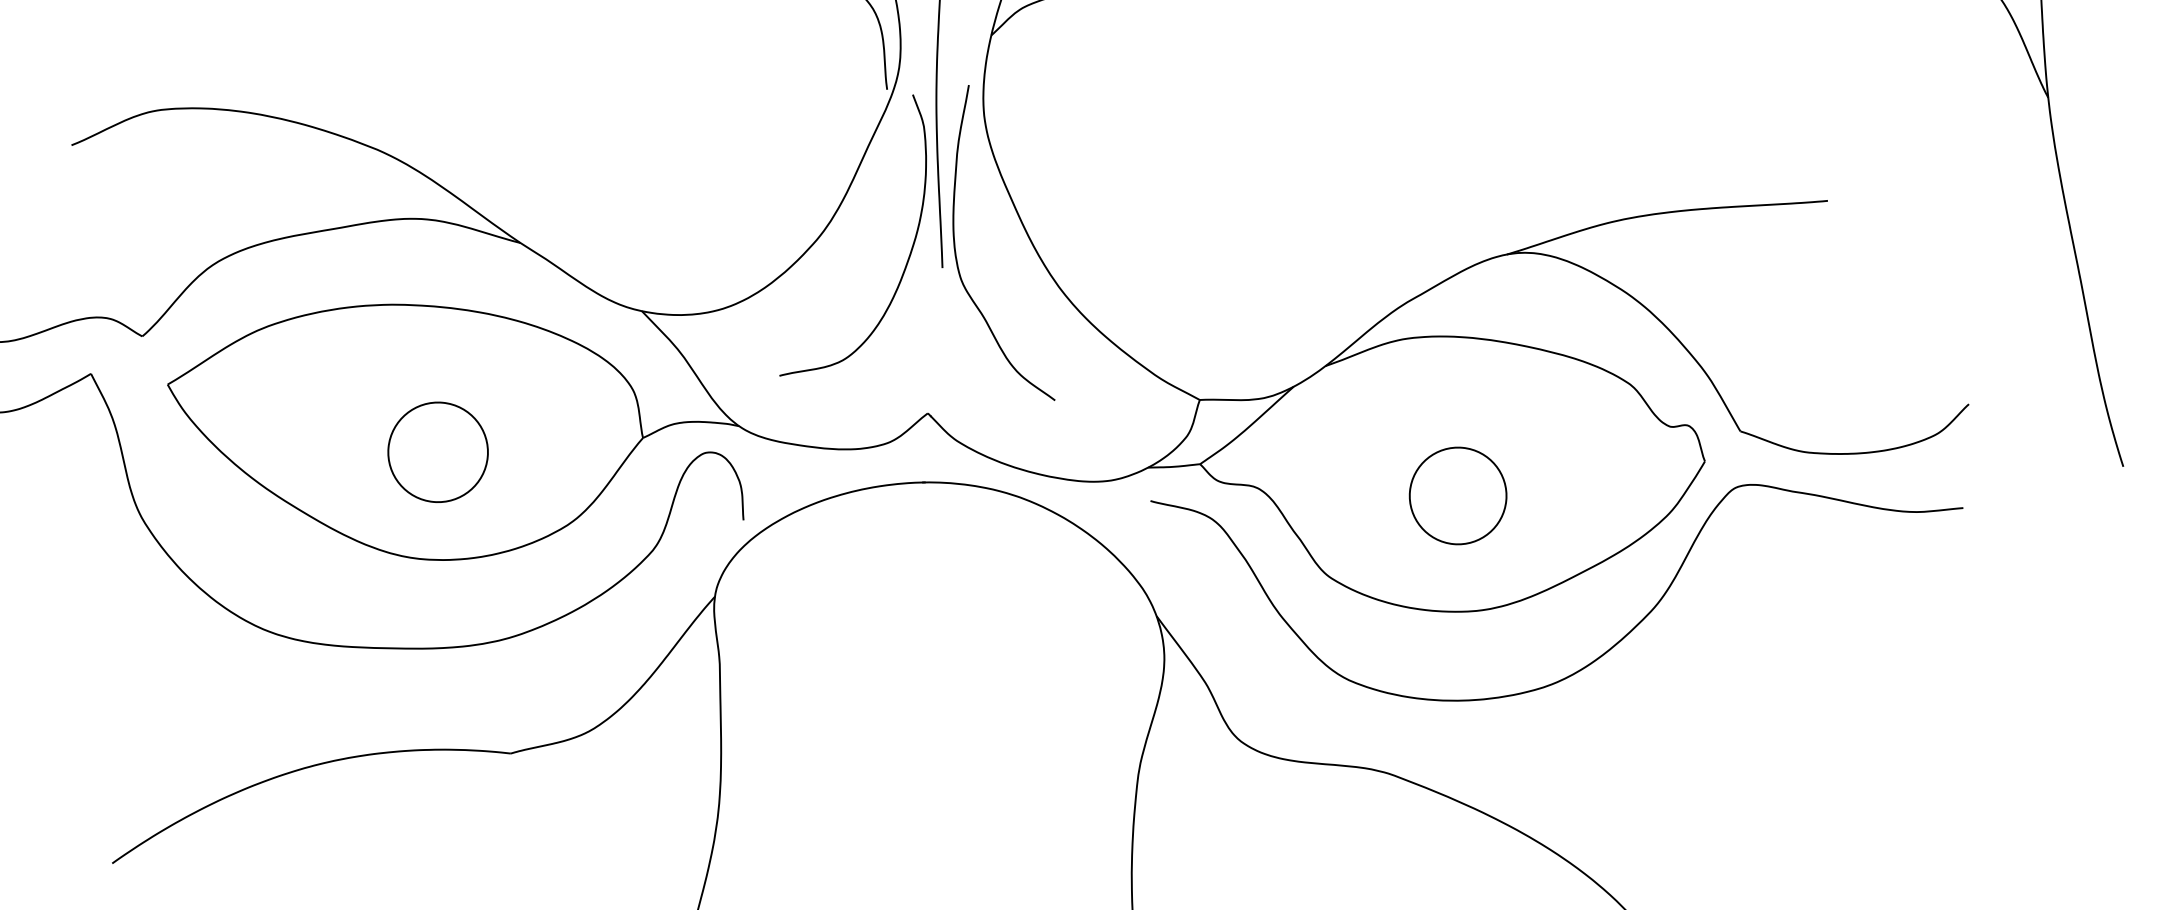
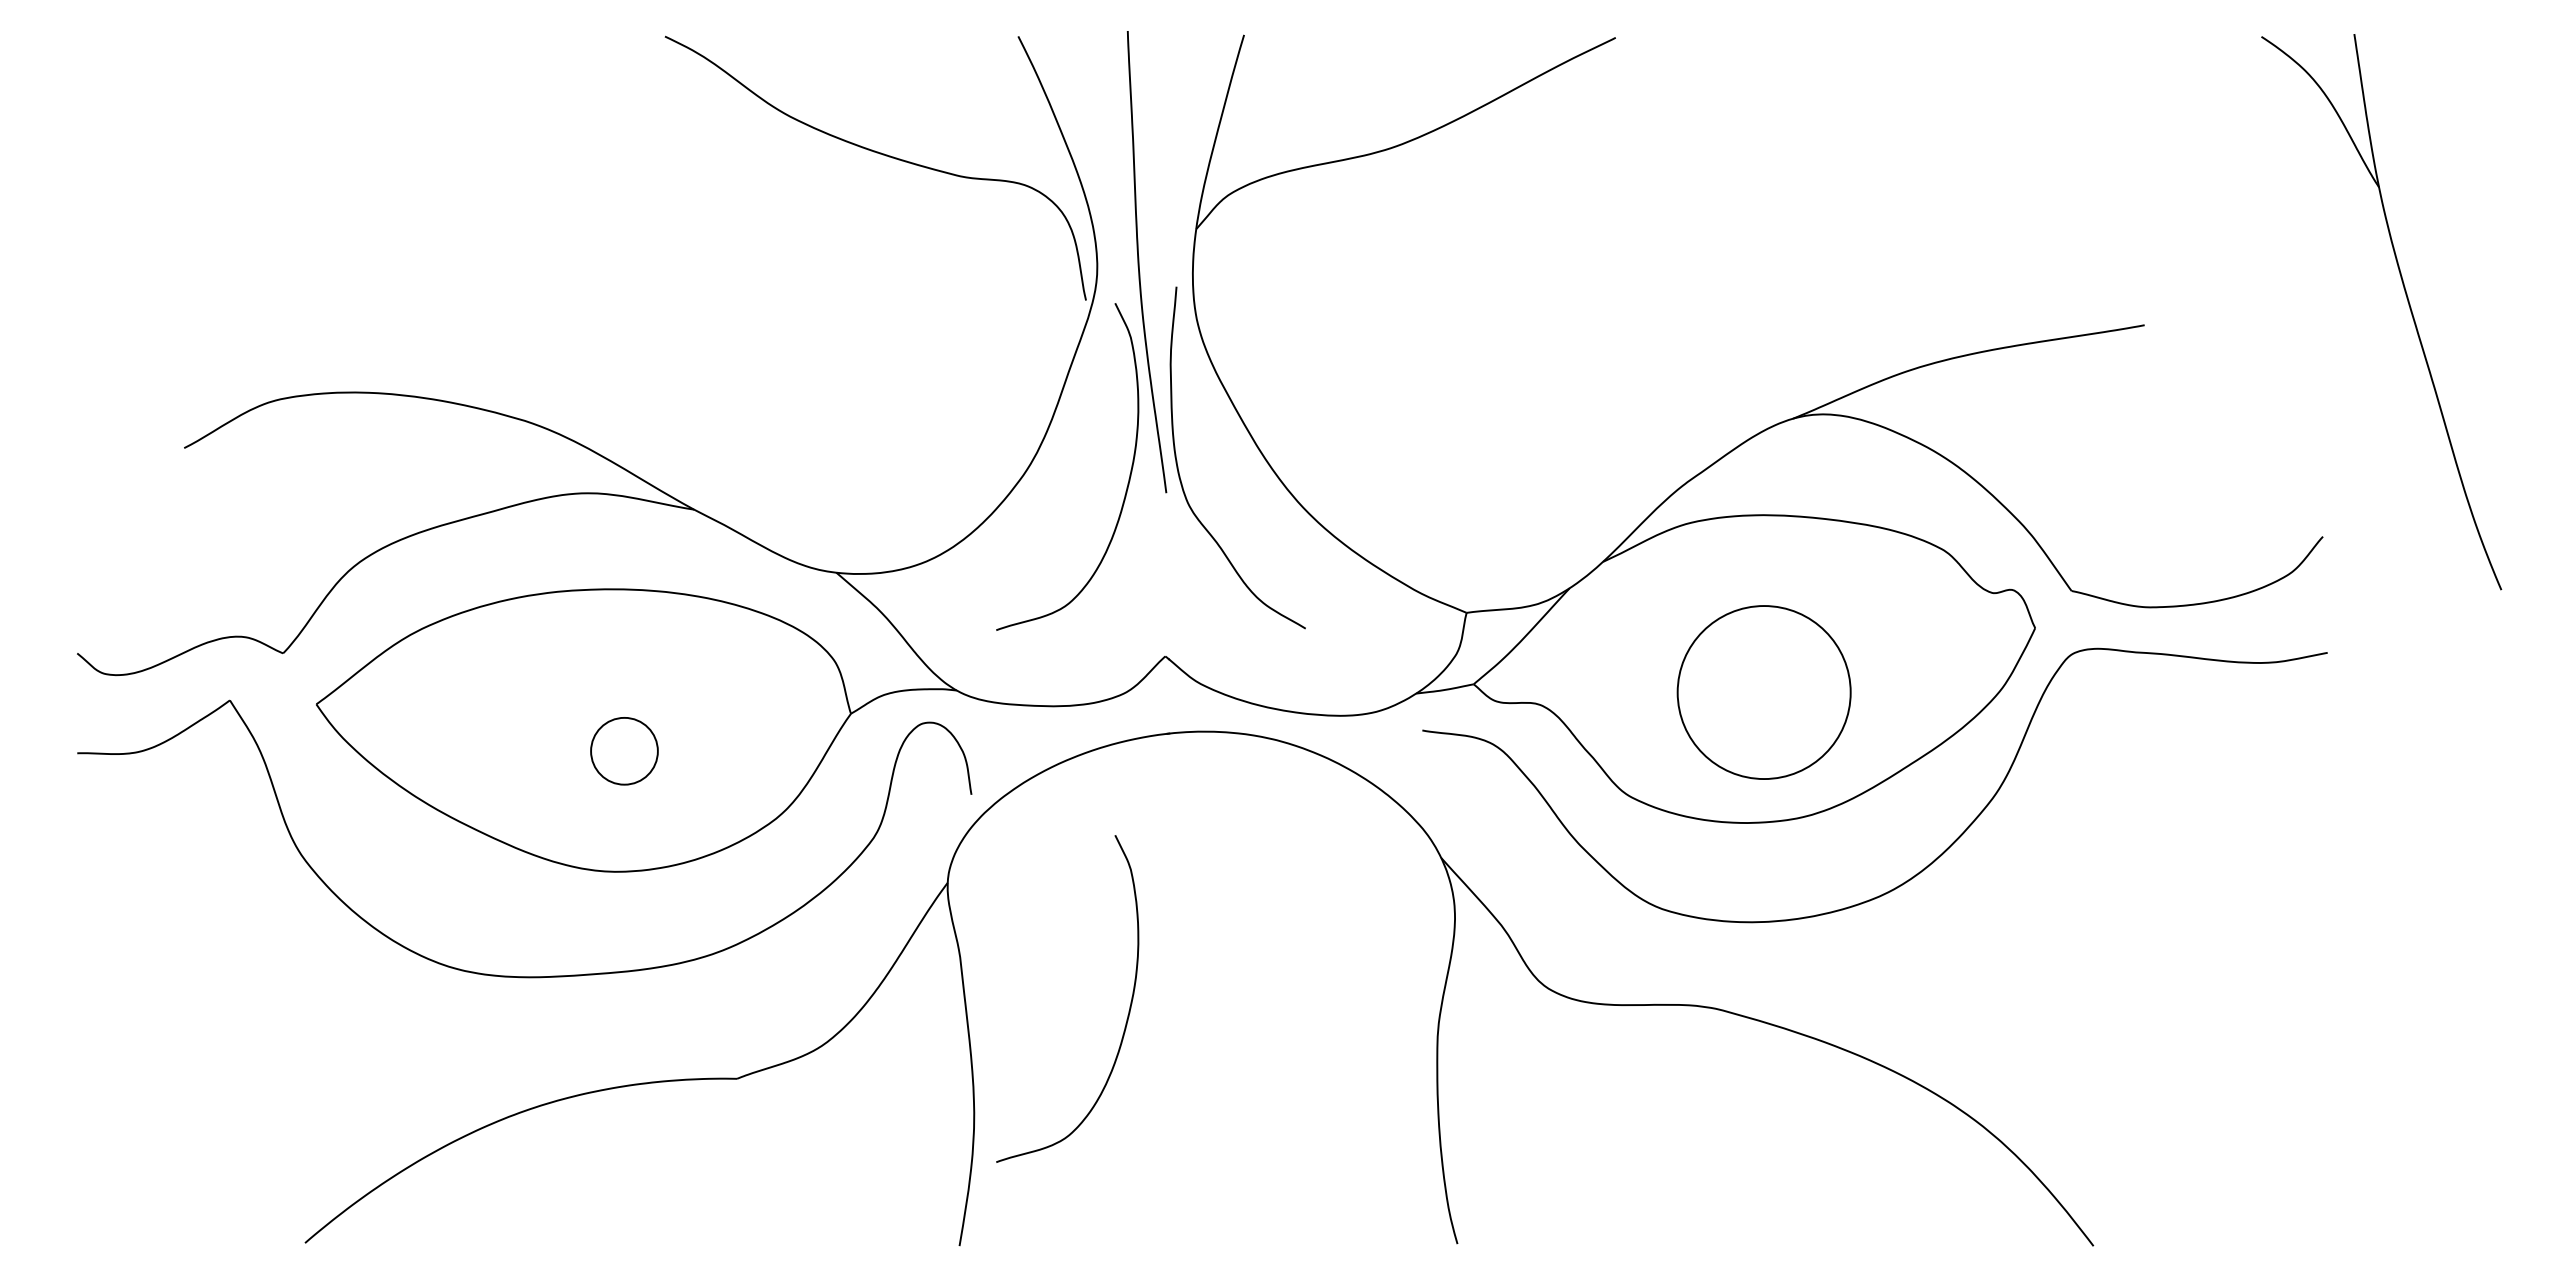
circle: (438, 451) -> (624, 750), size x0.6
circle: (1458, 495) -> (1764, 692), size x1.6
curve: (865, 725) -> (1128, 1010), added

